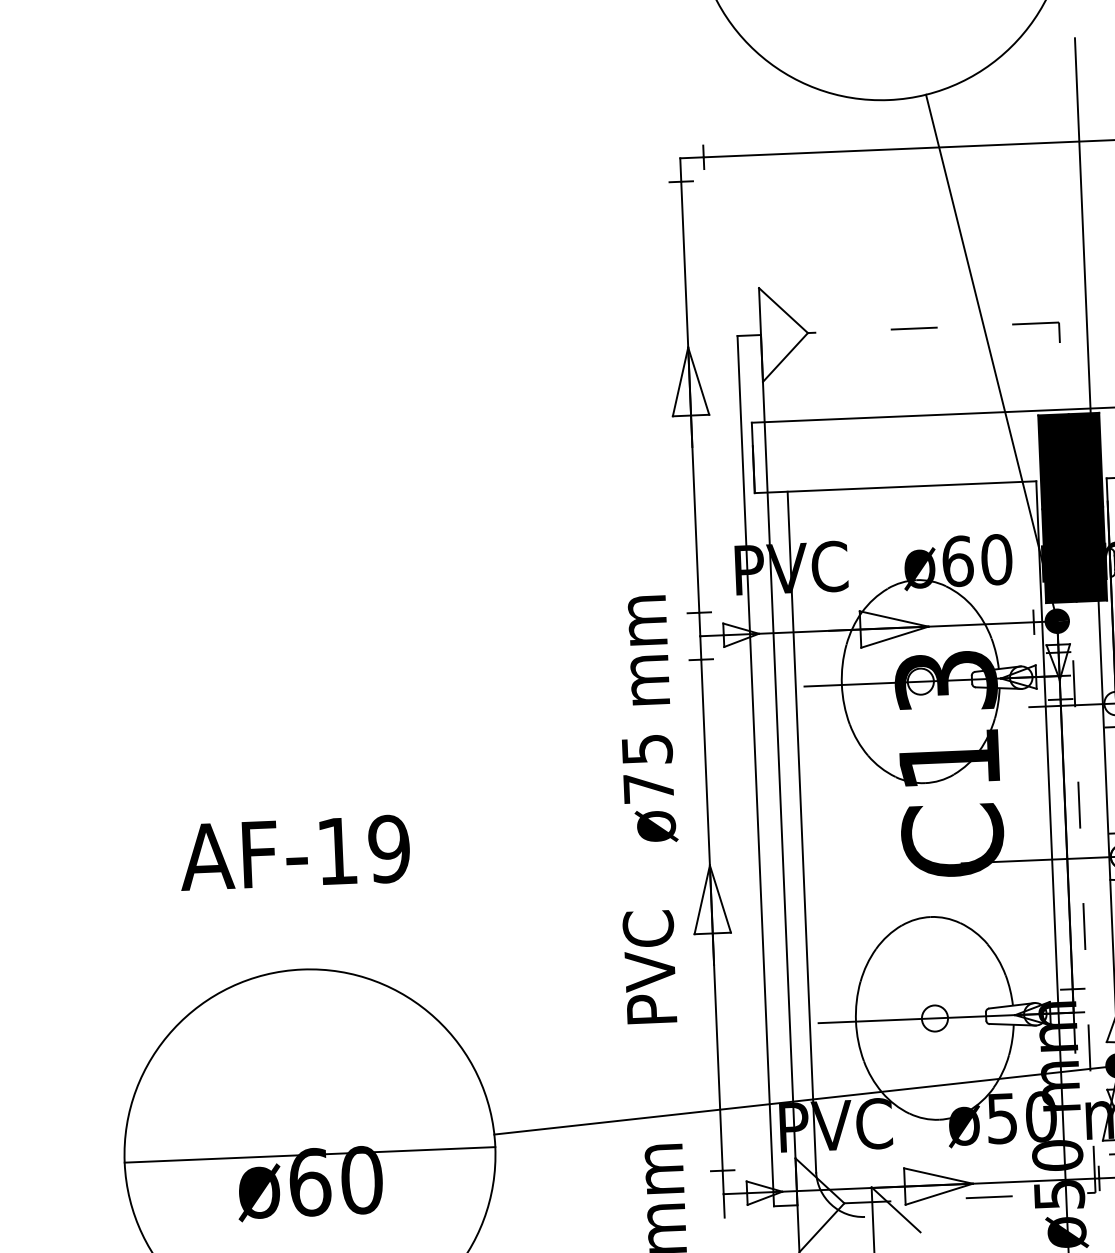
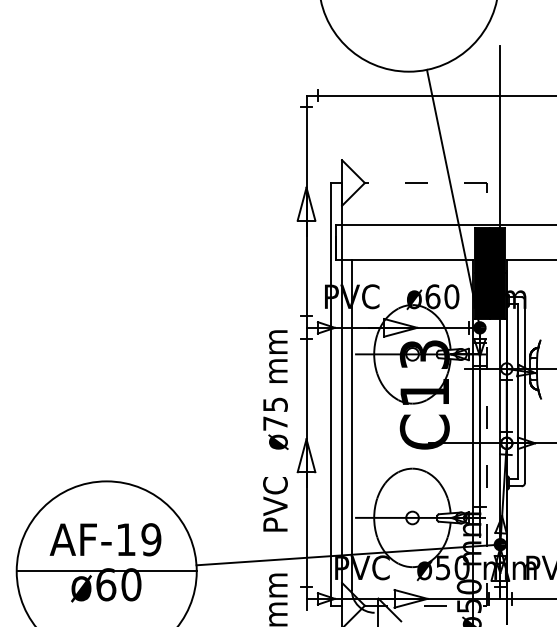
text: (645, 718) -> (275, 389), moved
text: (294, 852) -> (105, 539), moved
text: (650, 967) -> (275, 504), moved

